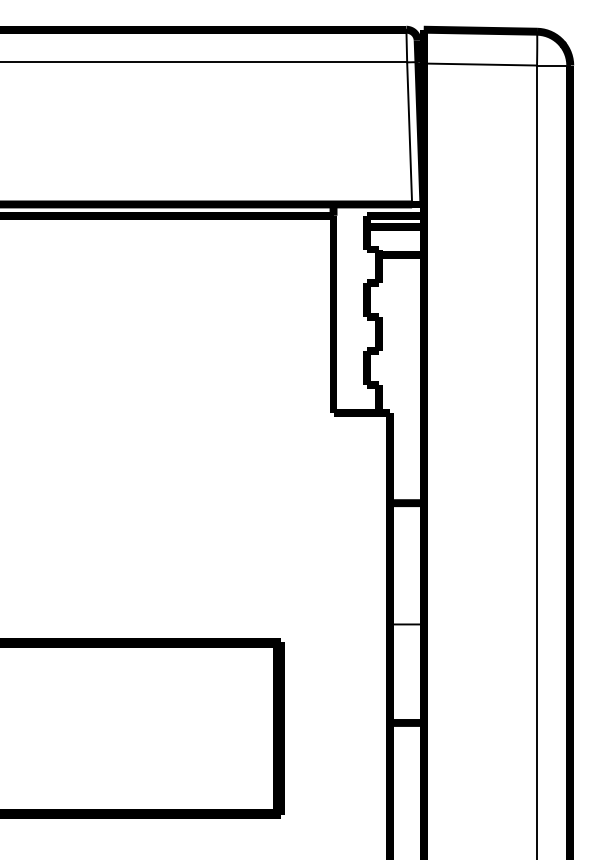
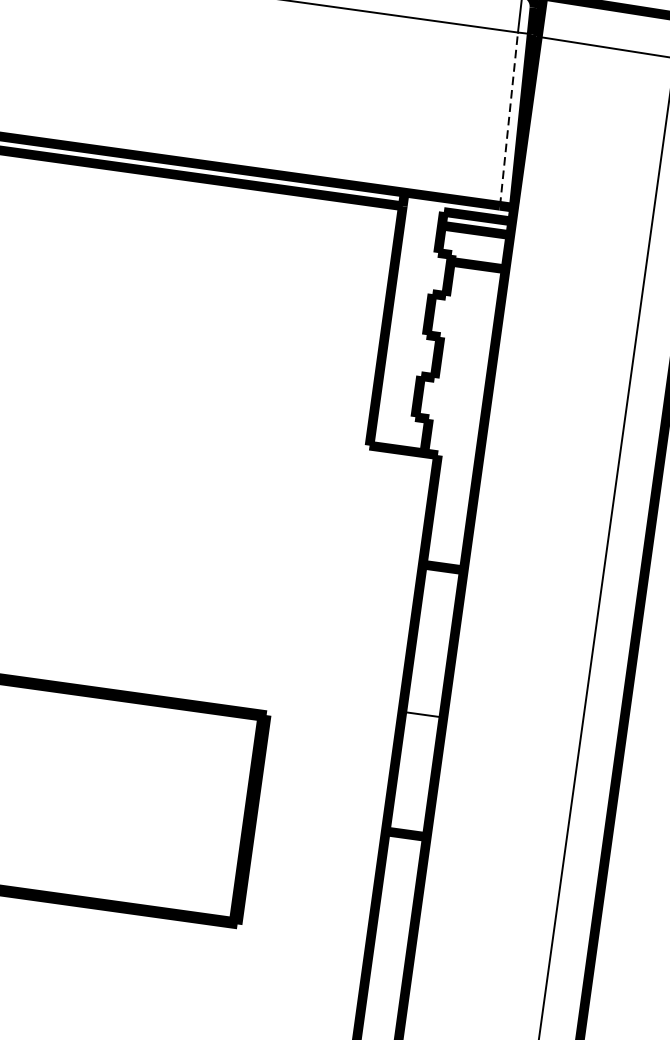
line: (409, 132) -> (508, 118), solid -> dashed

